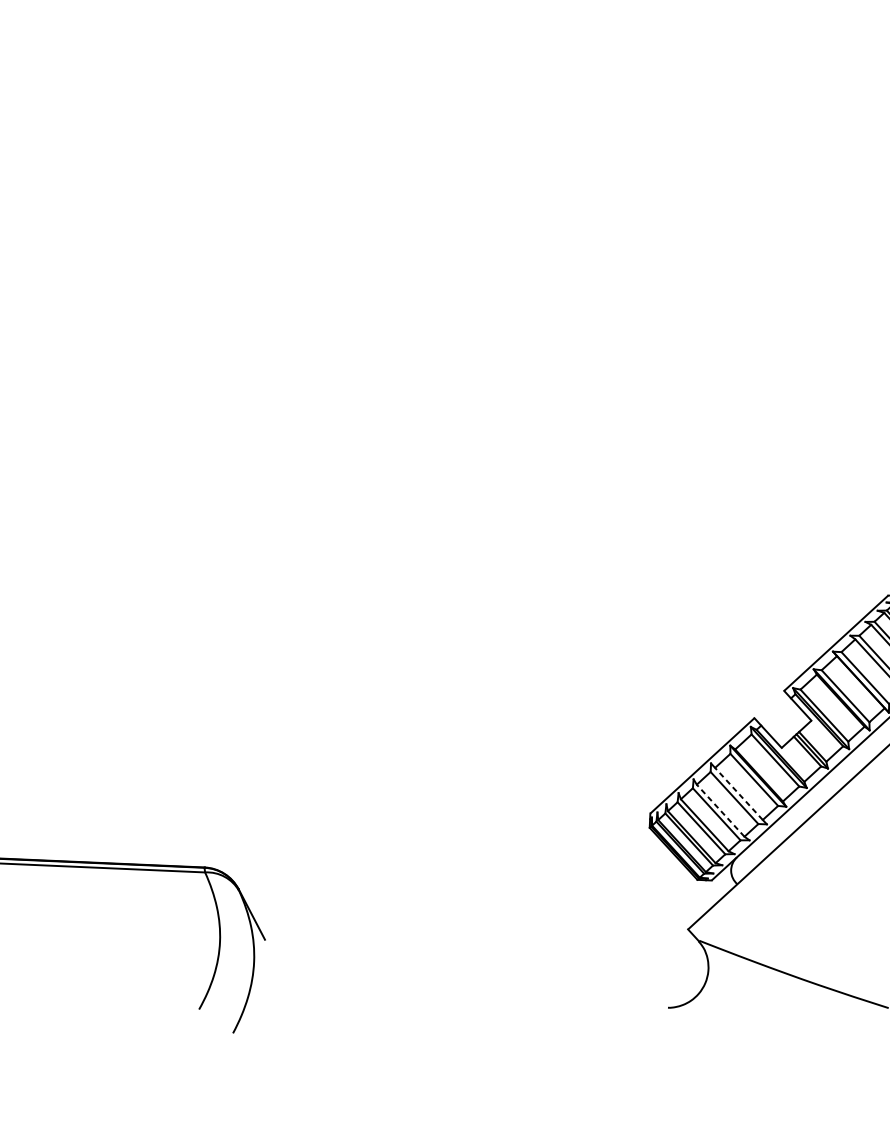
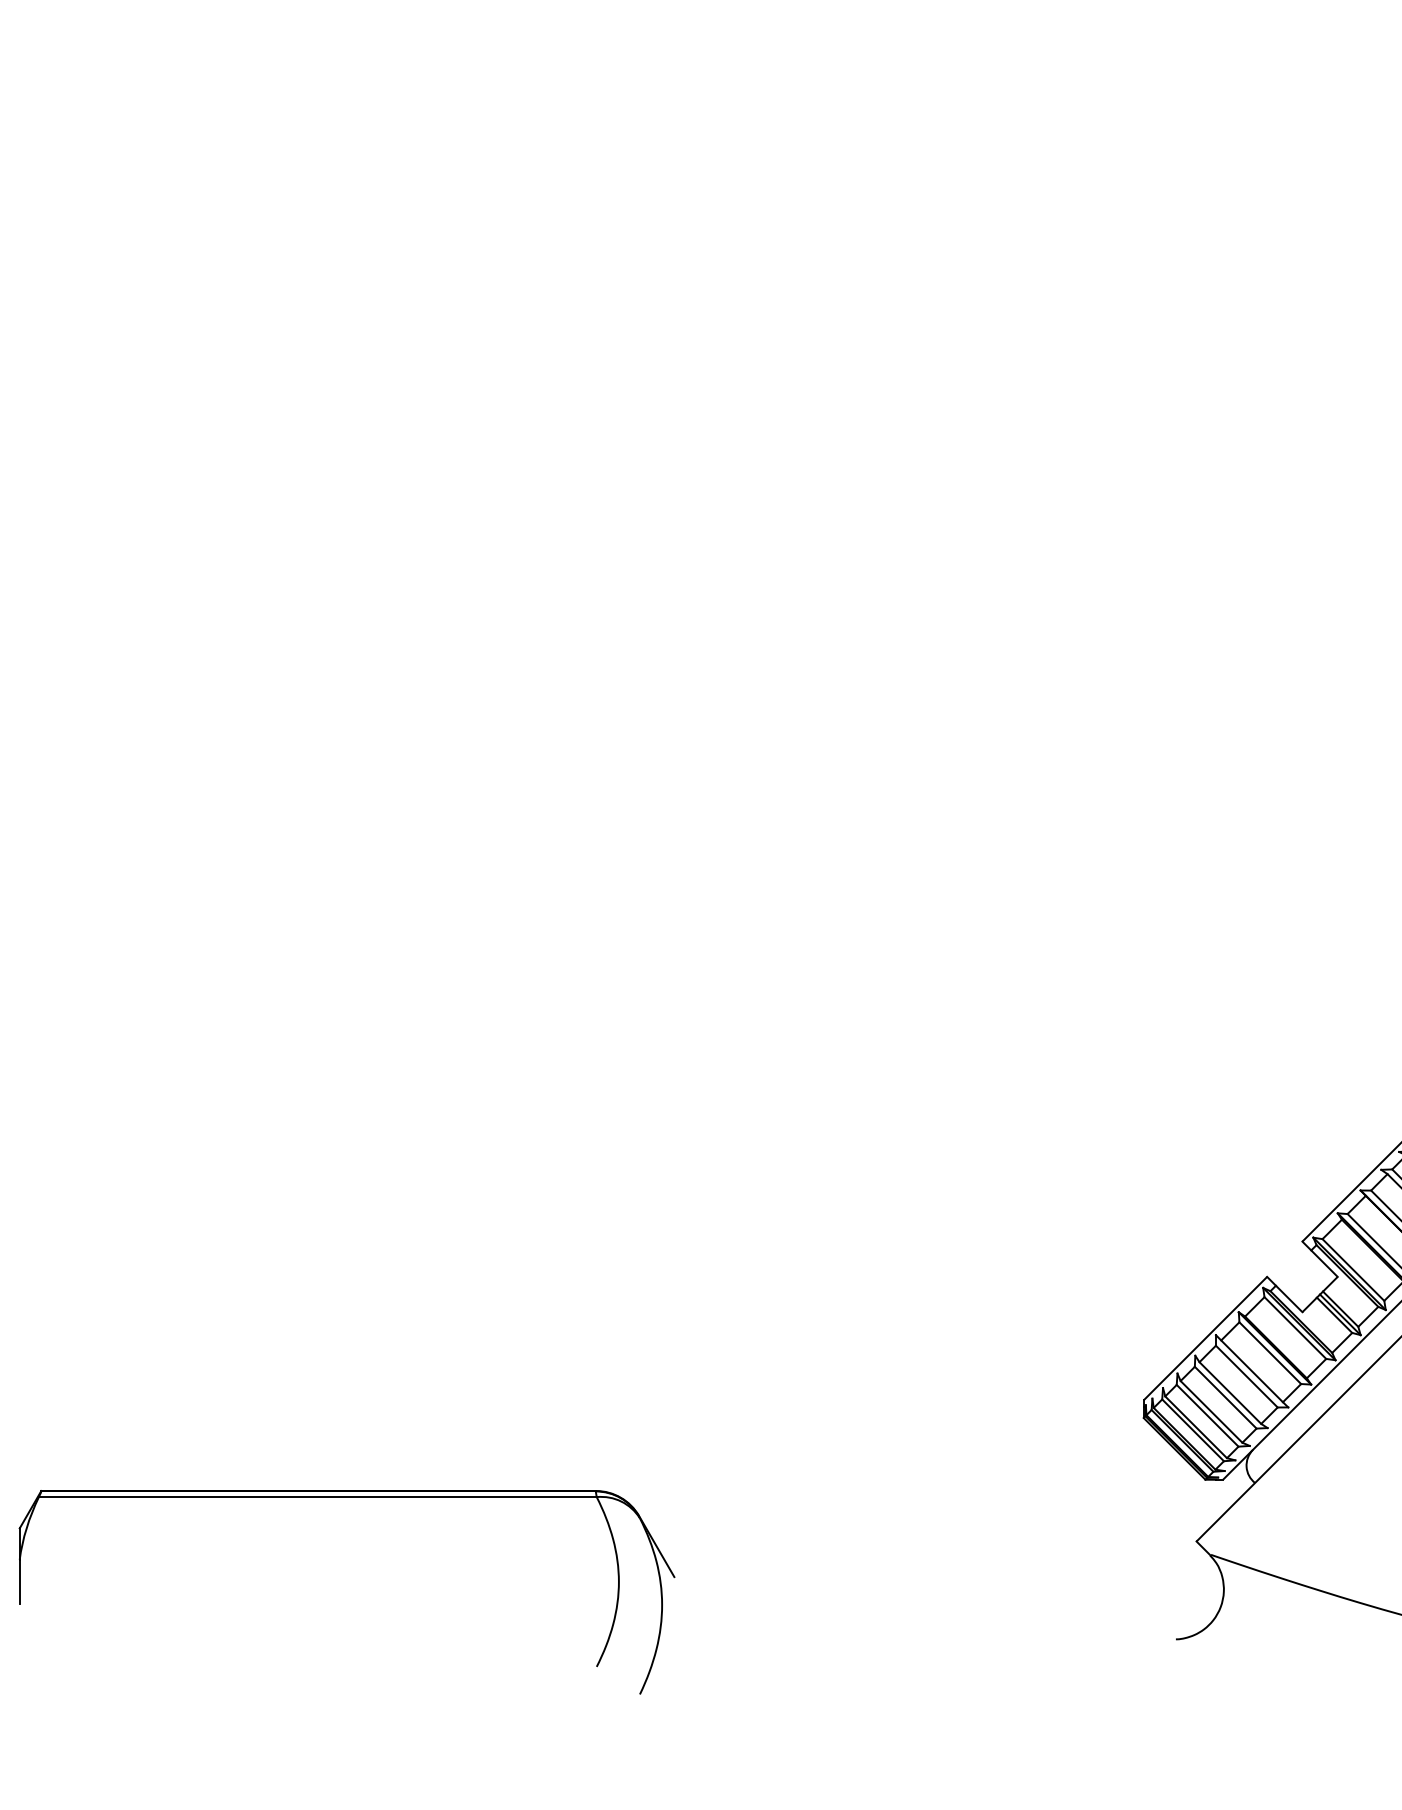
line: (739, 794) -> (1252, 1371), dashed -> solid
line: (720, 811) -> (1230, 1393), dashed -> solid

